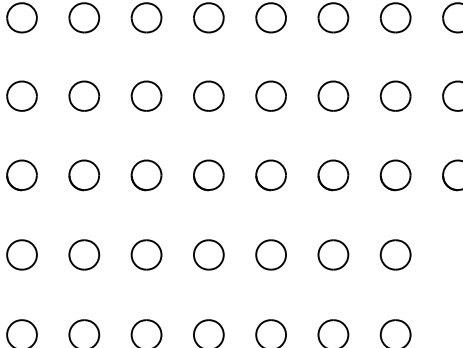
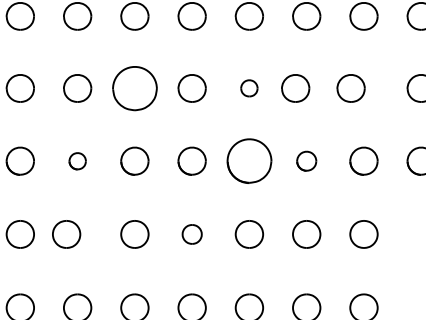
part: (146, 95) -> (134, 87), size x1.6
part: (270, 95) -> (248, 87), size x0.6
part: (333, 95) -> (295, 87), moved
part: (395, 95) -> (350, 87), moved
part: (84, 175) -> (77, 161), size x0.6
part: (270, 175) -> (248, 161), size x1.6
part: (333, 175) -> (306, 161), size x0.7
part: (84, 254) -> (66, 234), moved
part: (208, 254) -> (191, 234), size x0.7

